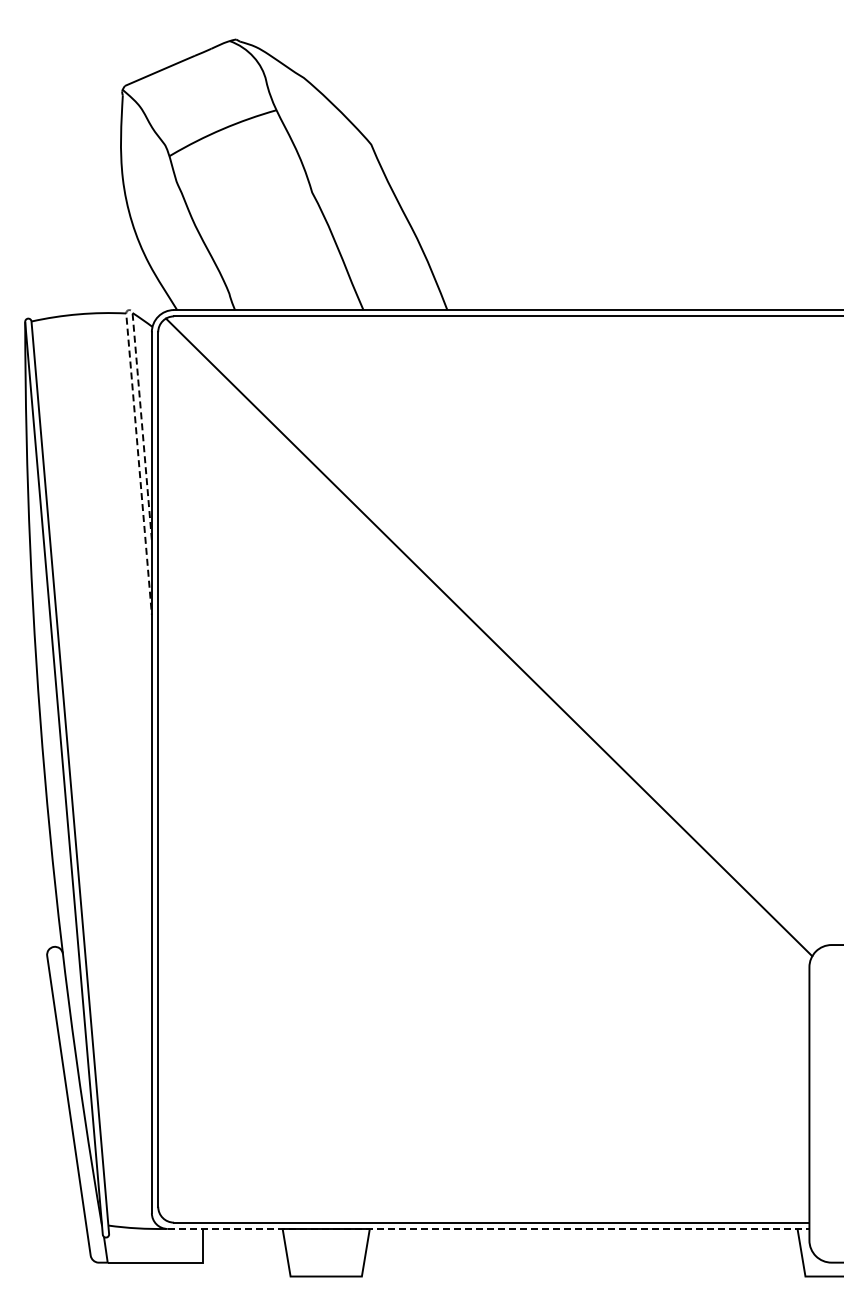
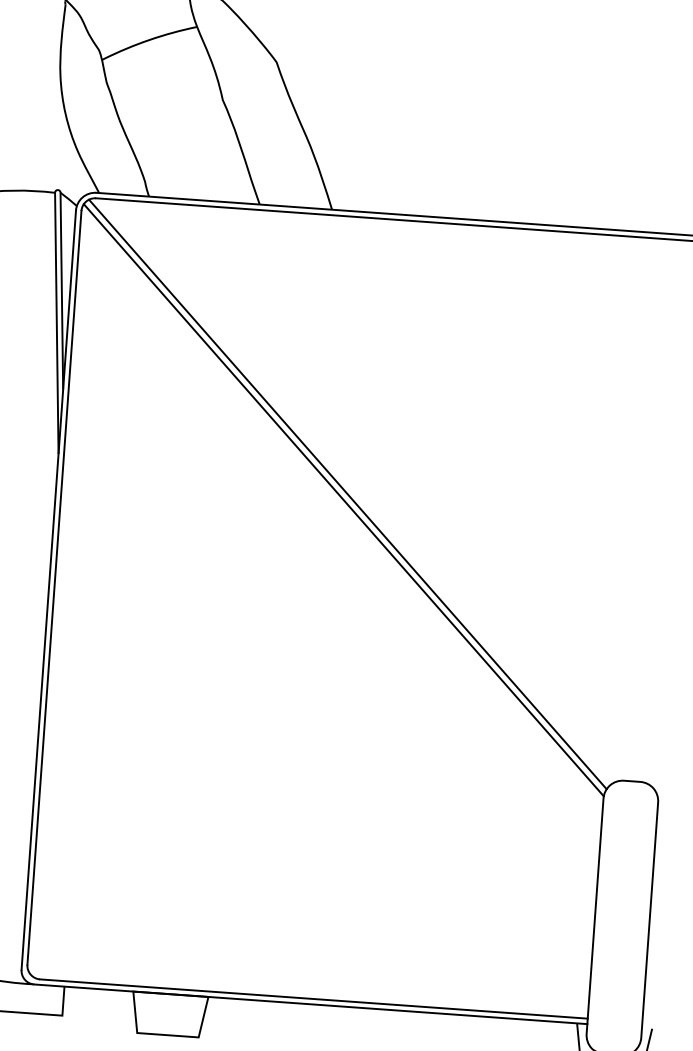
line: (128, 338) -> (55, 214), dashed -> solid
line: (484, 644) -> (343, 500), added
line: (488, 1228) -> (310, 1003), dashed -> solid

